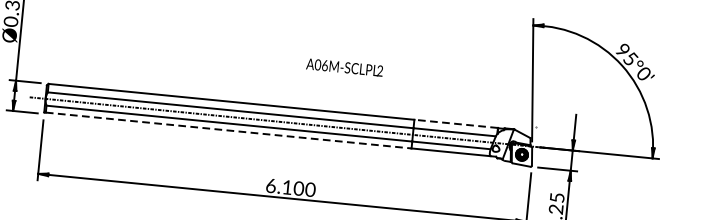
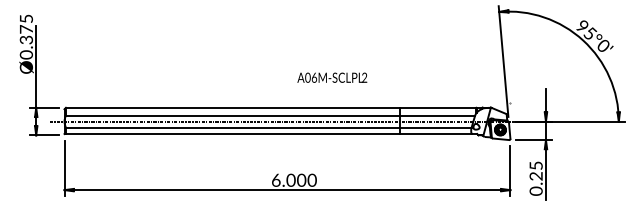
text: (344, 67) -> (332, 77), moved
line: (455, 123) -> (437, 107), dashed -> solid
line: (229, 131) -> (233, 134), dashed -> solid
text: (286, 186) -> (290, 179), 6.100 -> 6.000

